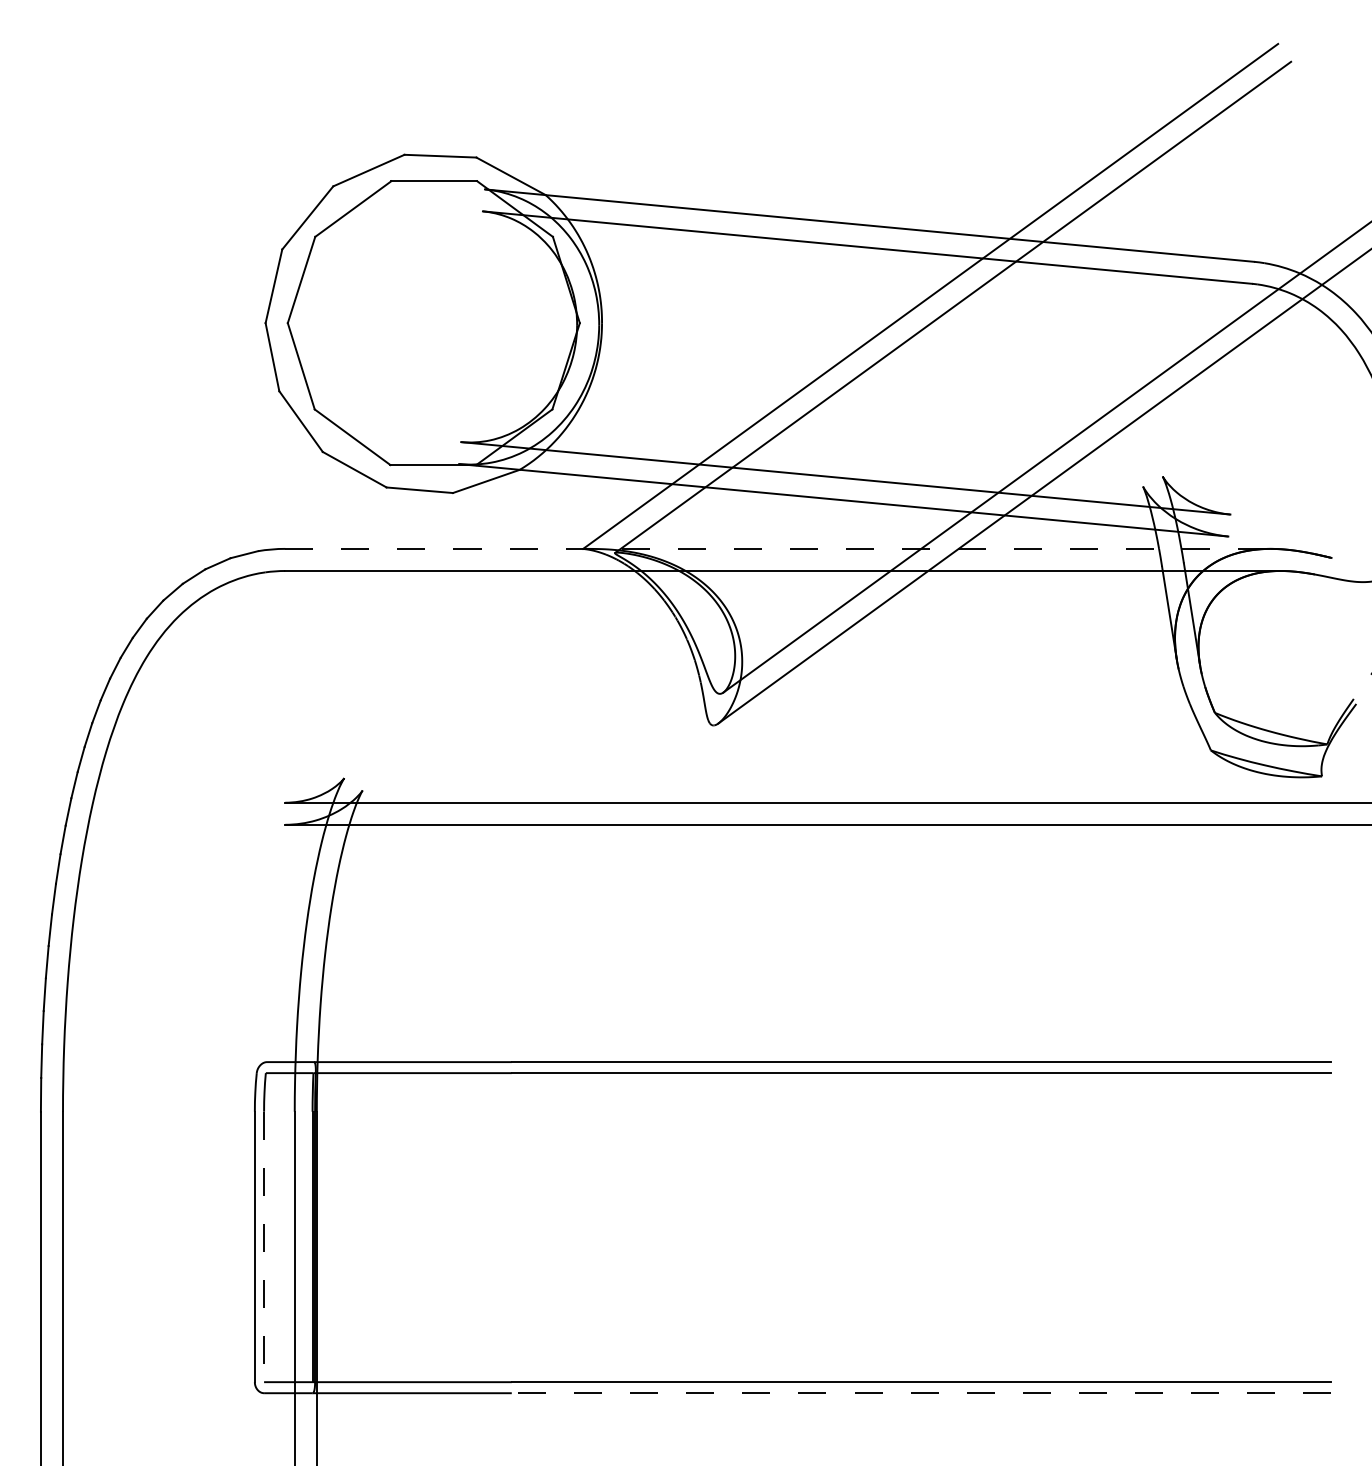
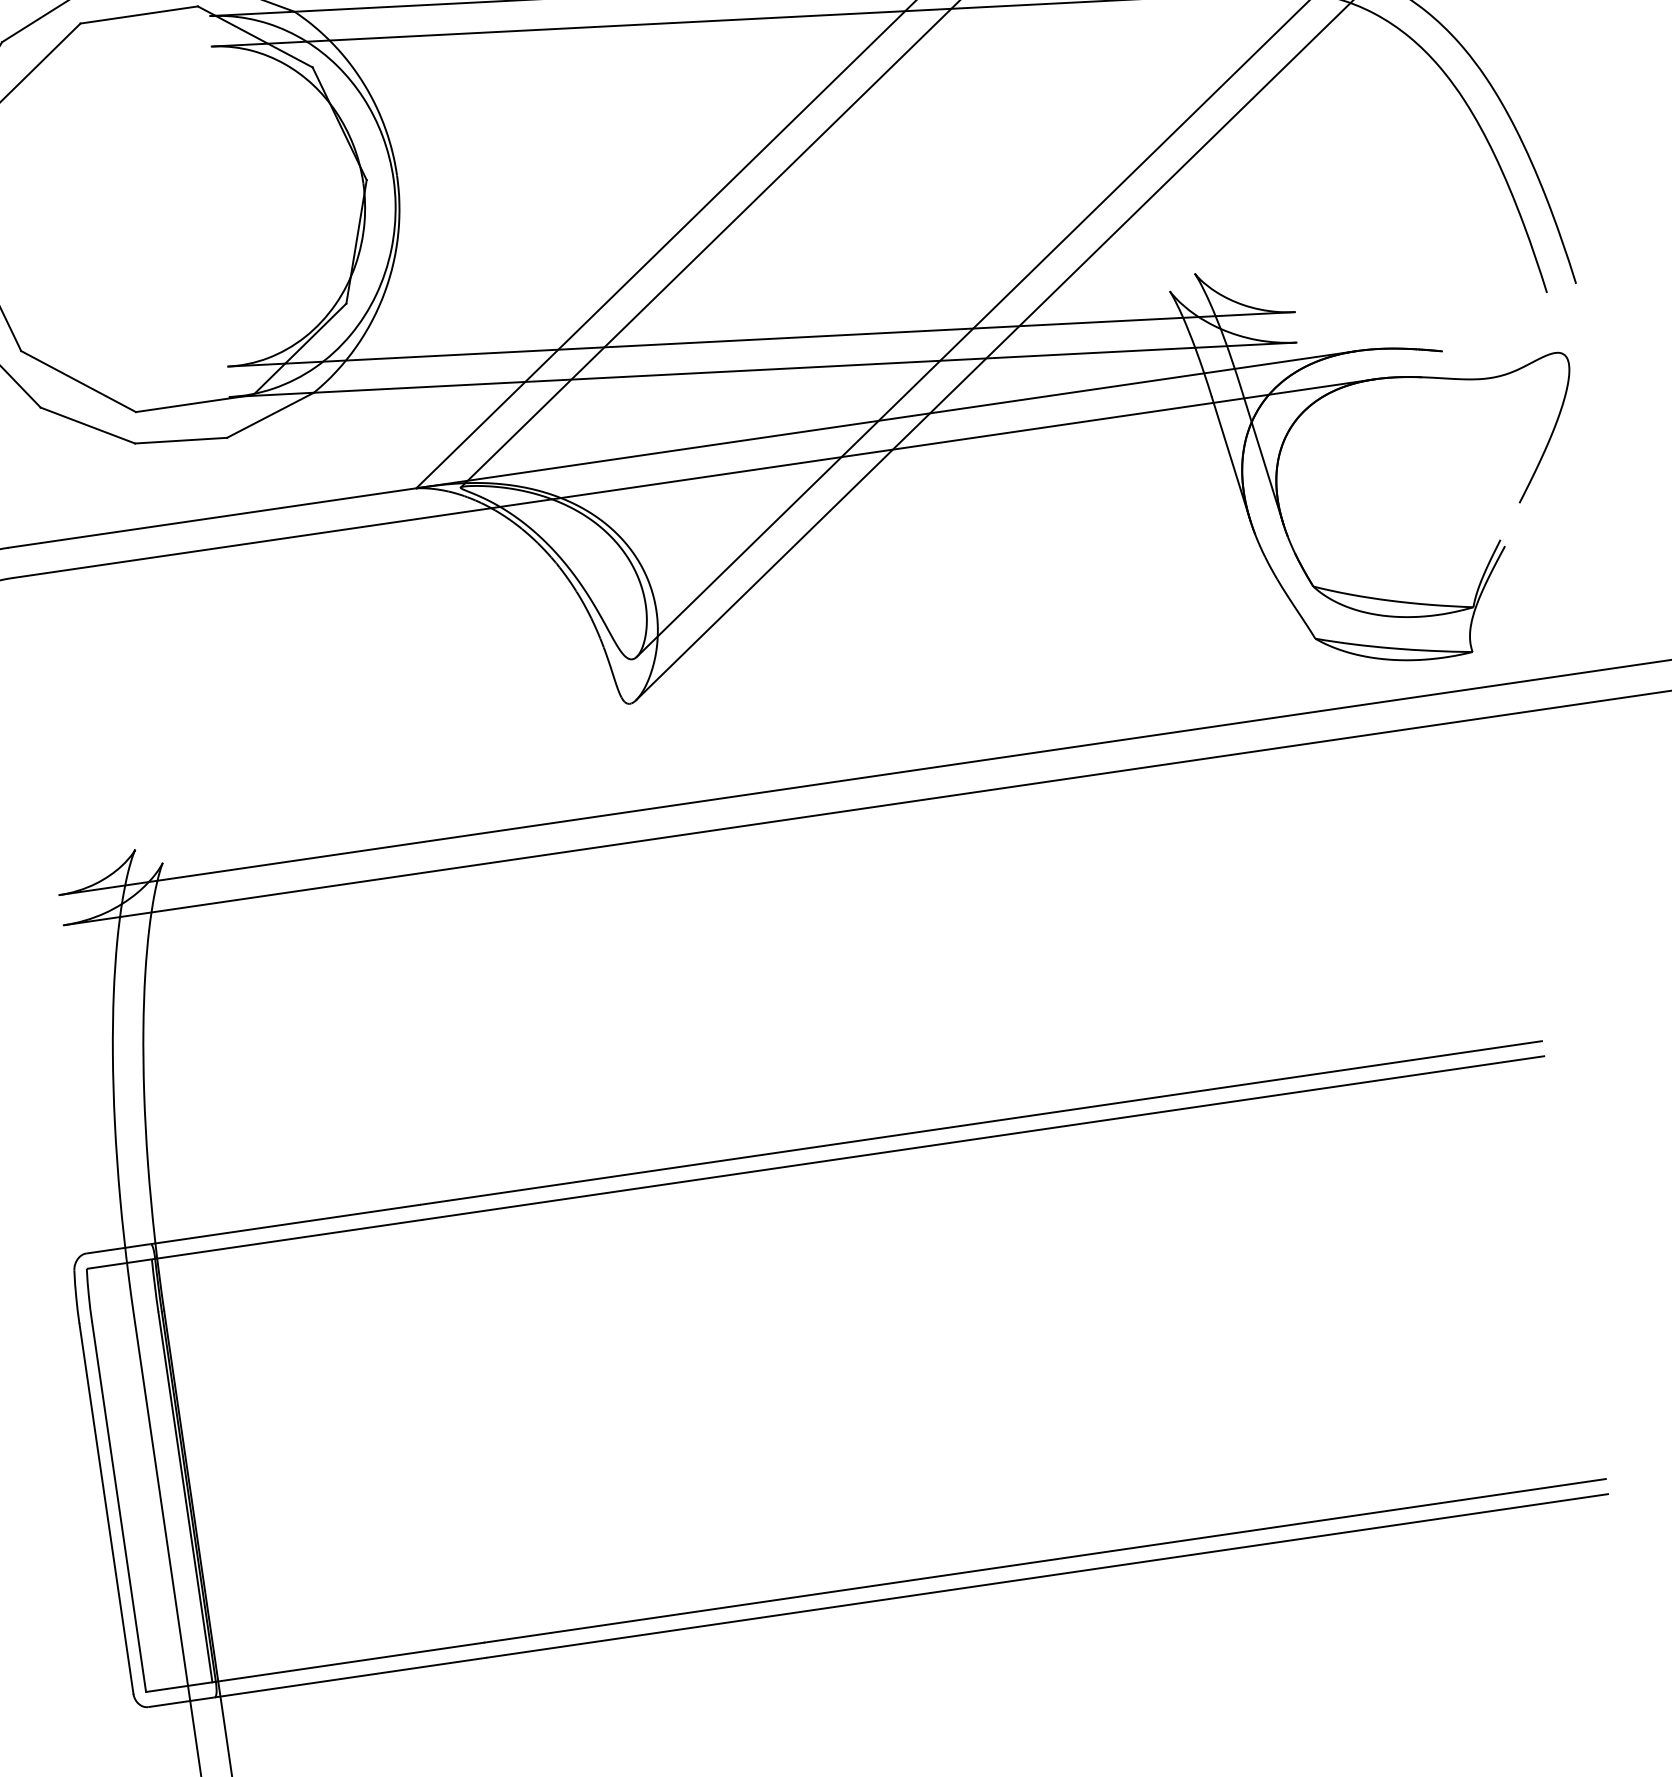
line: (778, 548) -> (683, 448), dashed -> solid
line: (264, 1247) -> (119, 1507), dashed -> solid
line: (921, 1393) -> (1047, 1576), dashed -> solid

